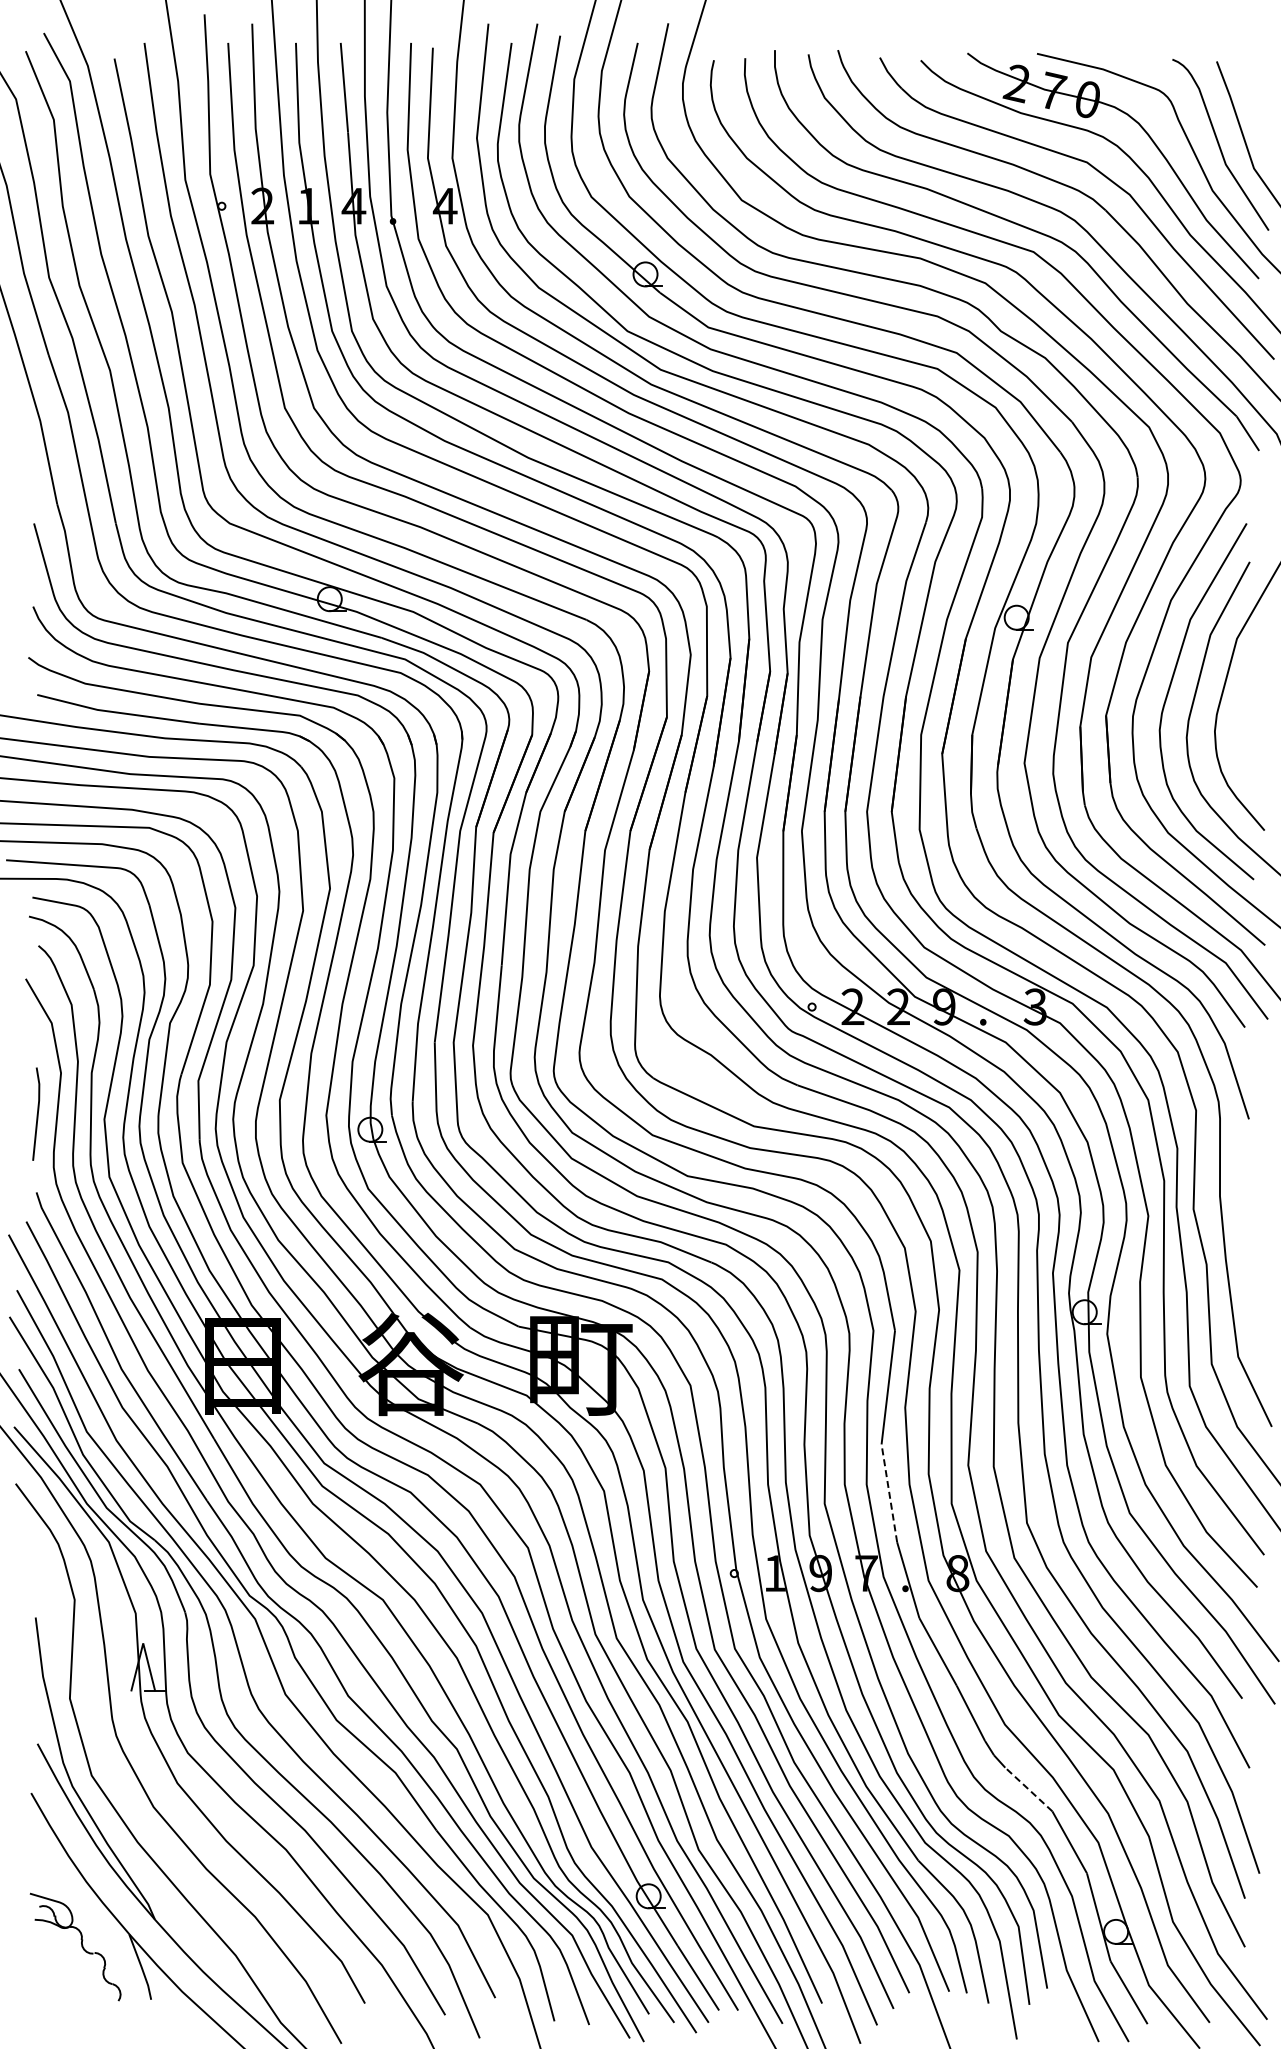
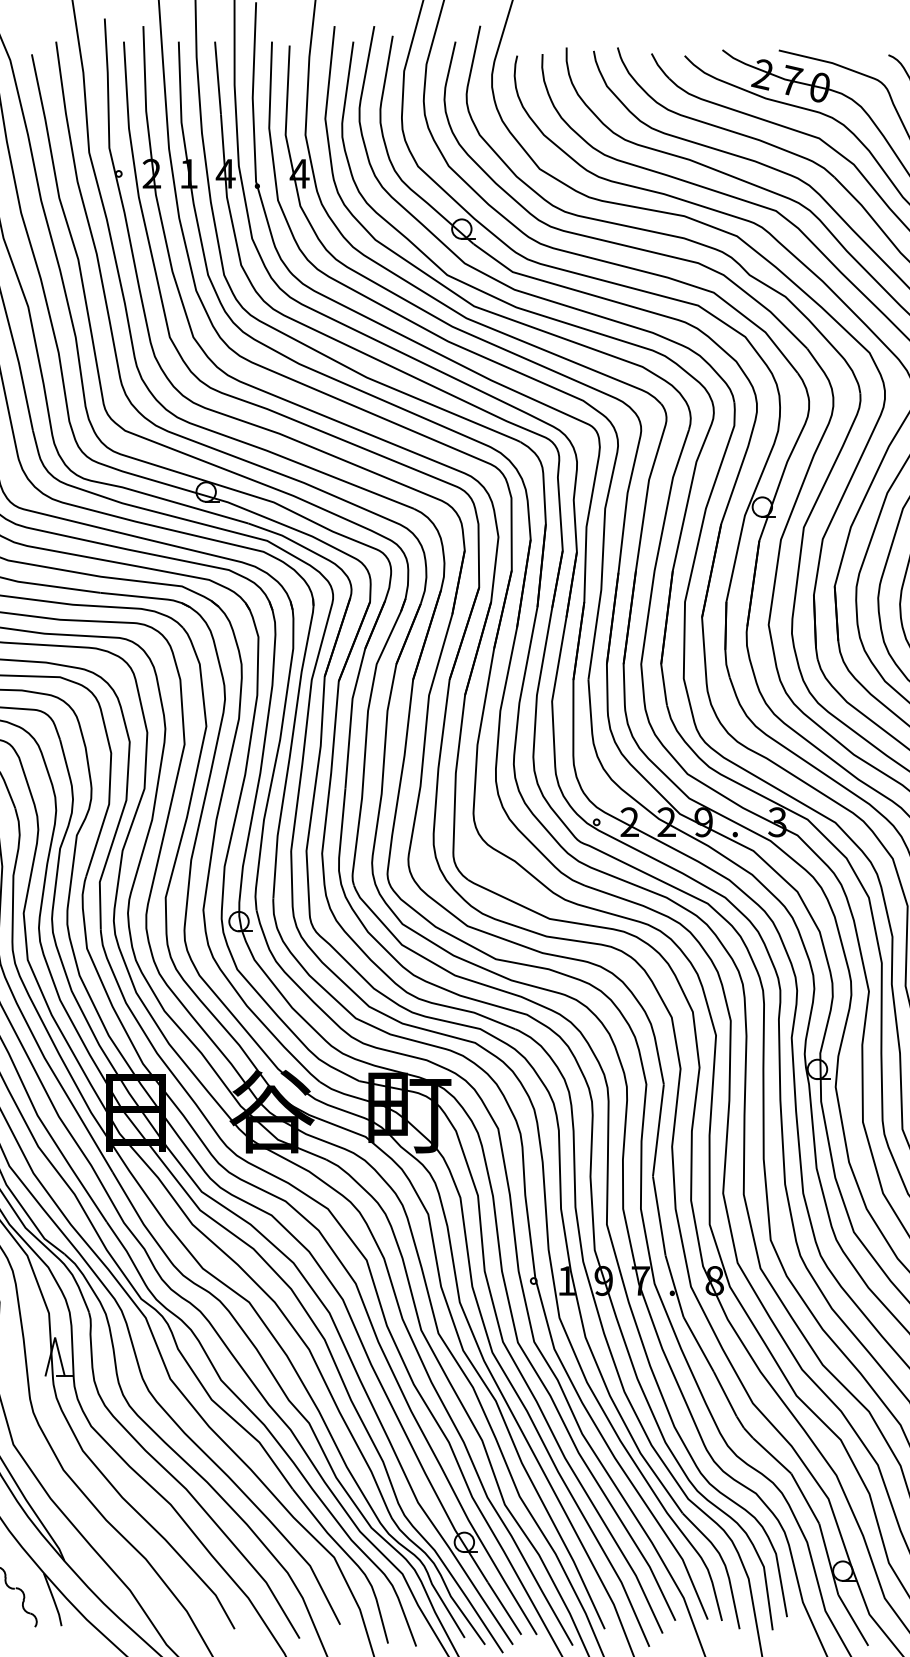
line: (889, 1493) -> (659, 1216), dashed -> solid
line: (1028, 1789) -> (771, 1455), dashed -> solid

